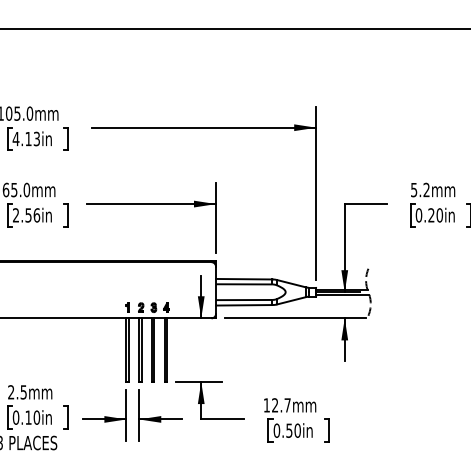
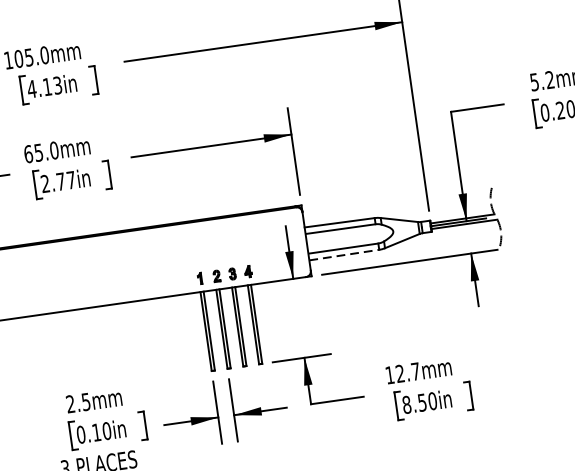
text: (32, 215) -> (65, 181), 2.56in -> 2.77in
line: (244, 305) -> (344, 255), solid -> dashed
text: (276, 430) -> (406, 404), 0.50in -> 8.50in

